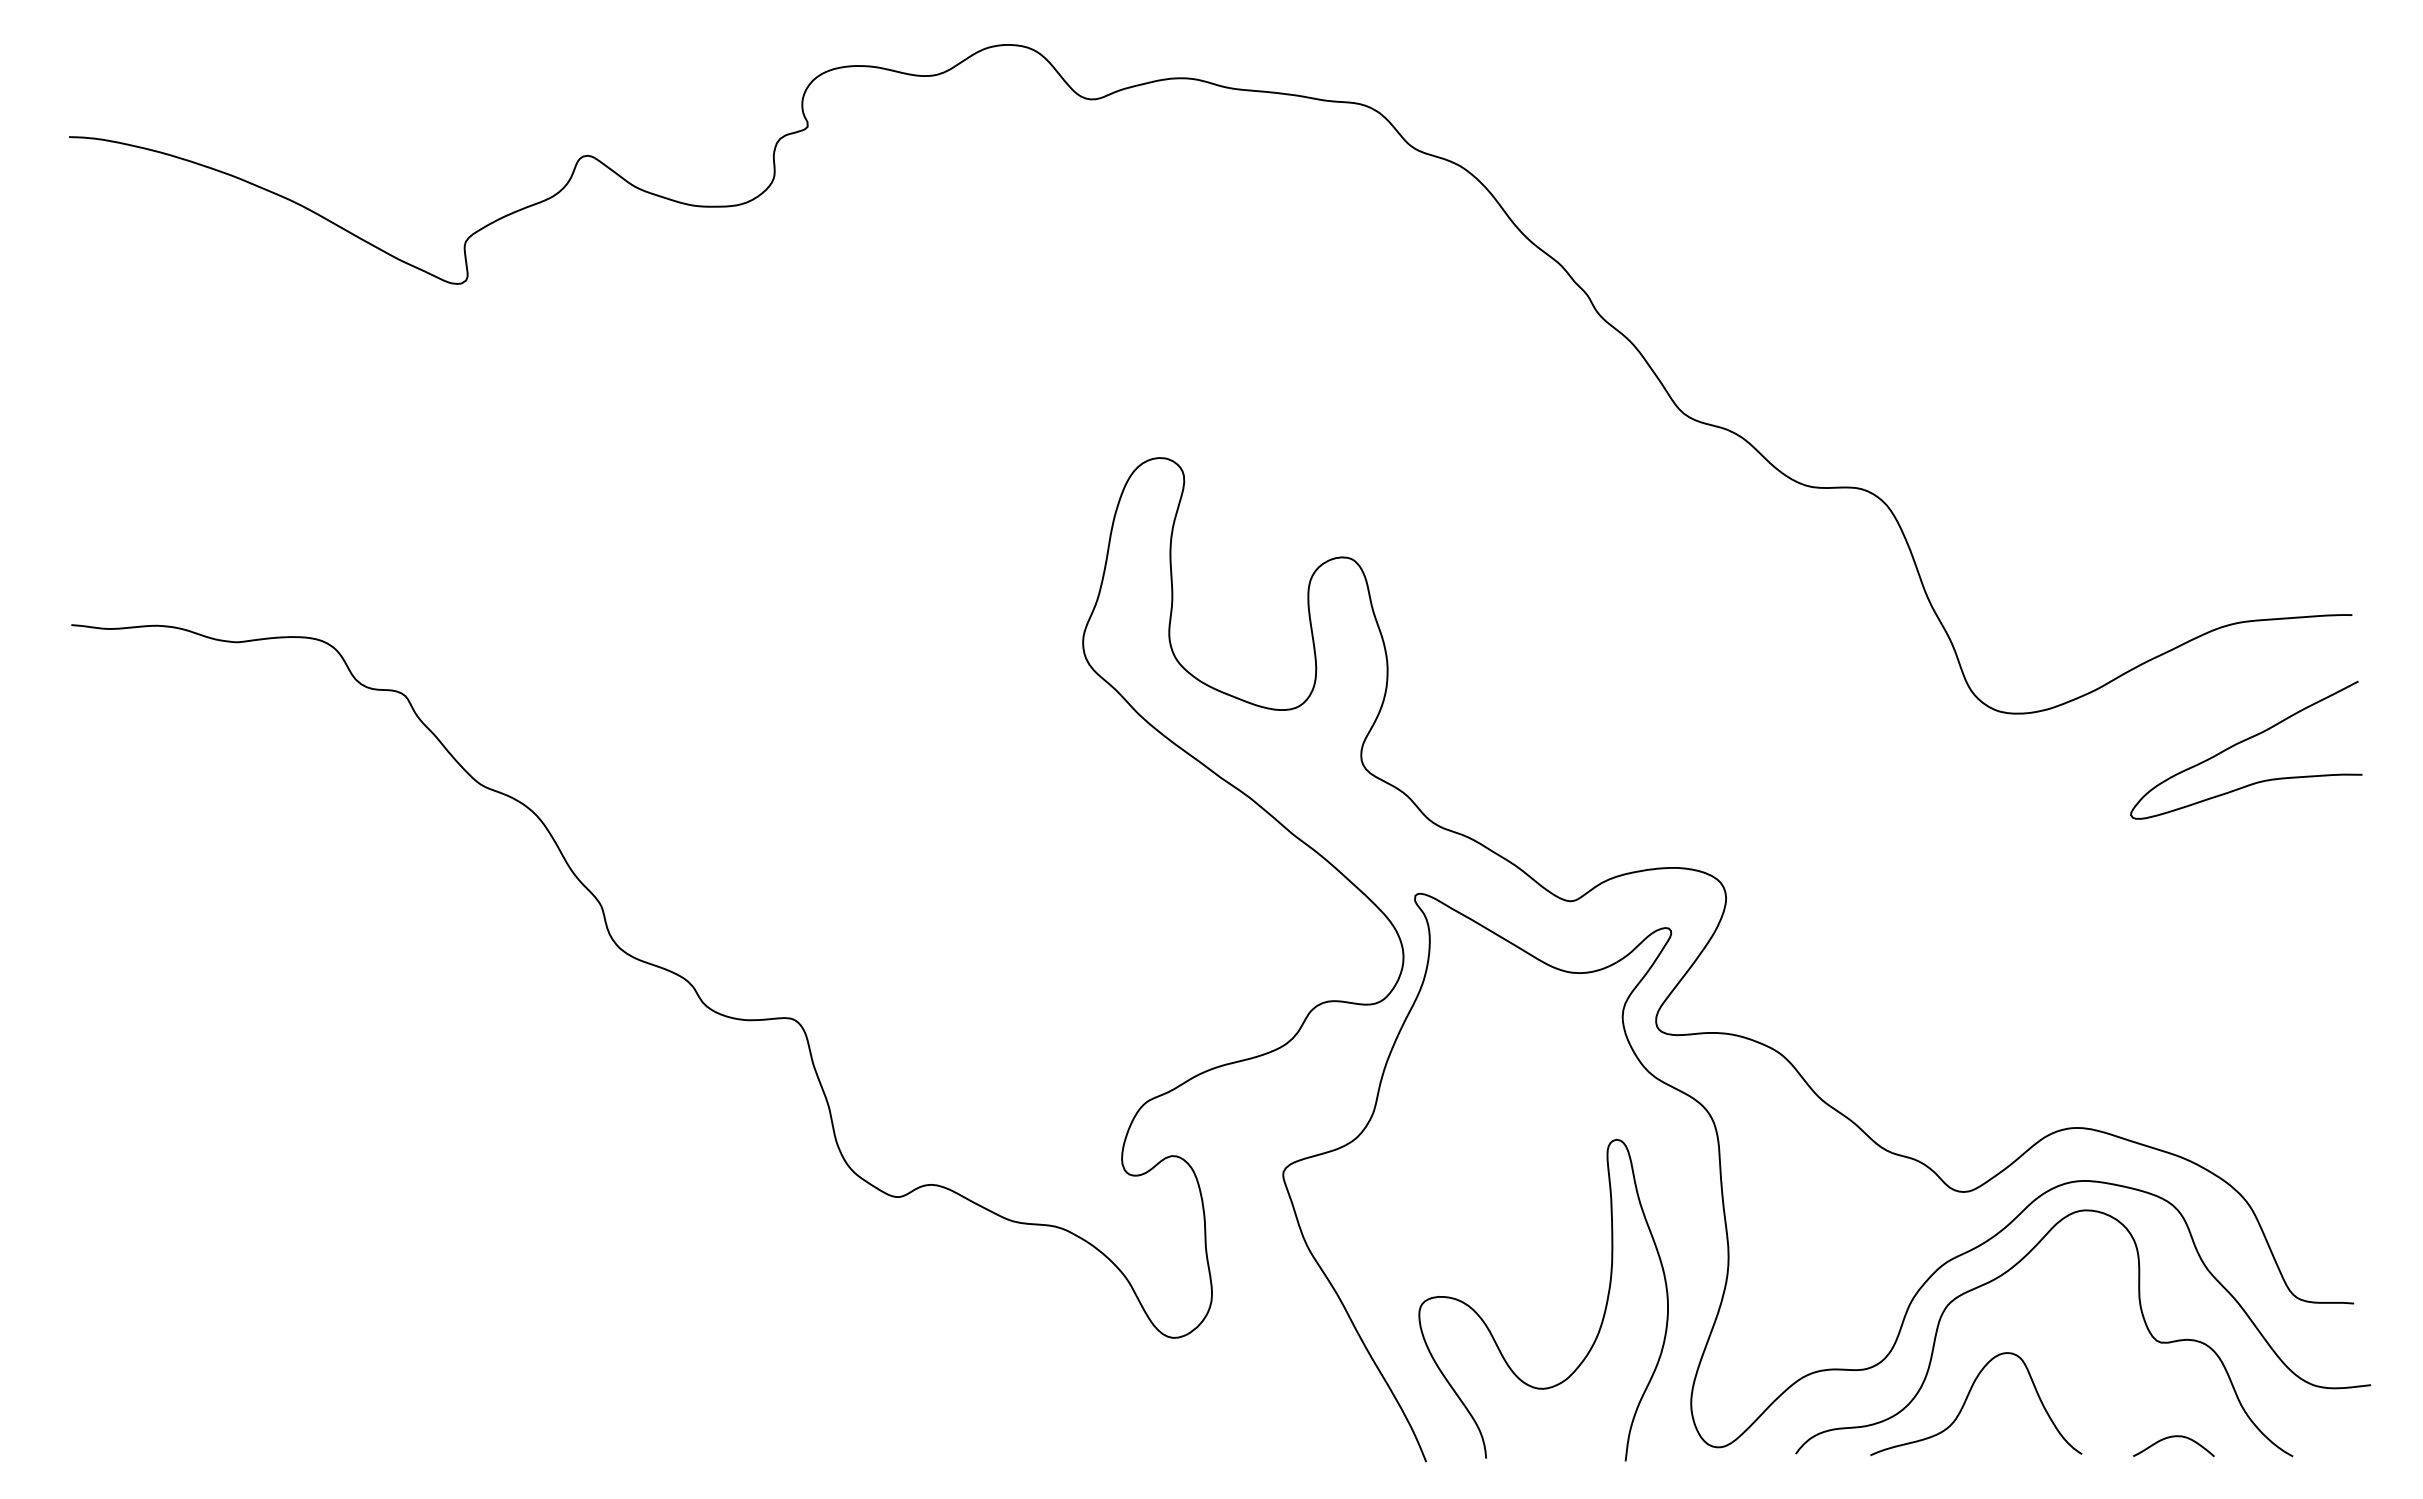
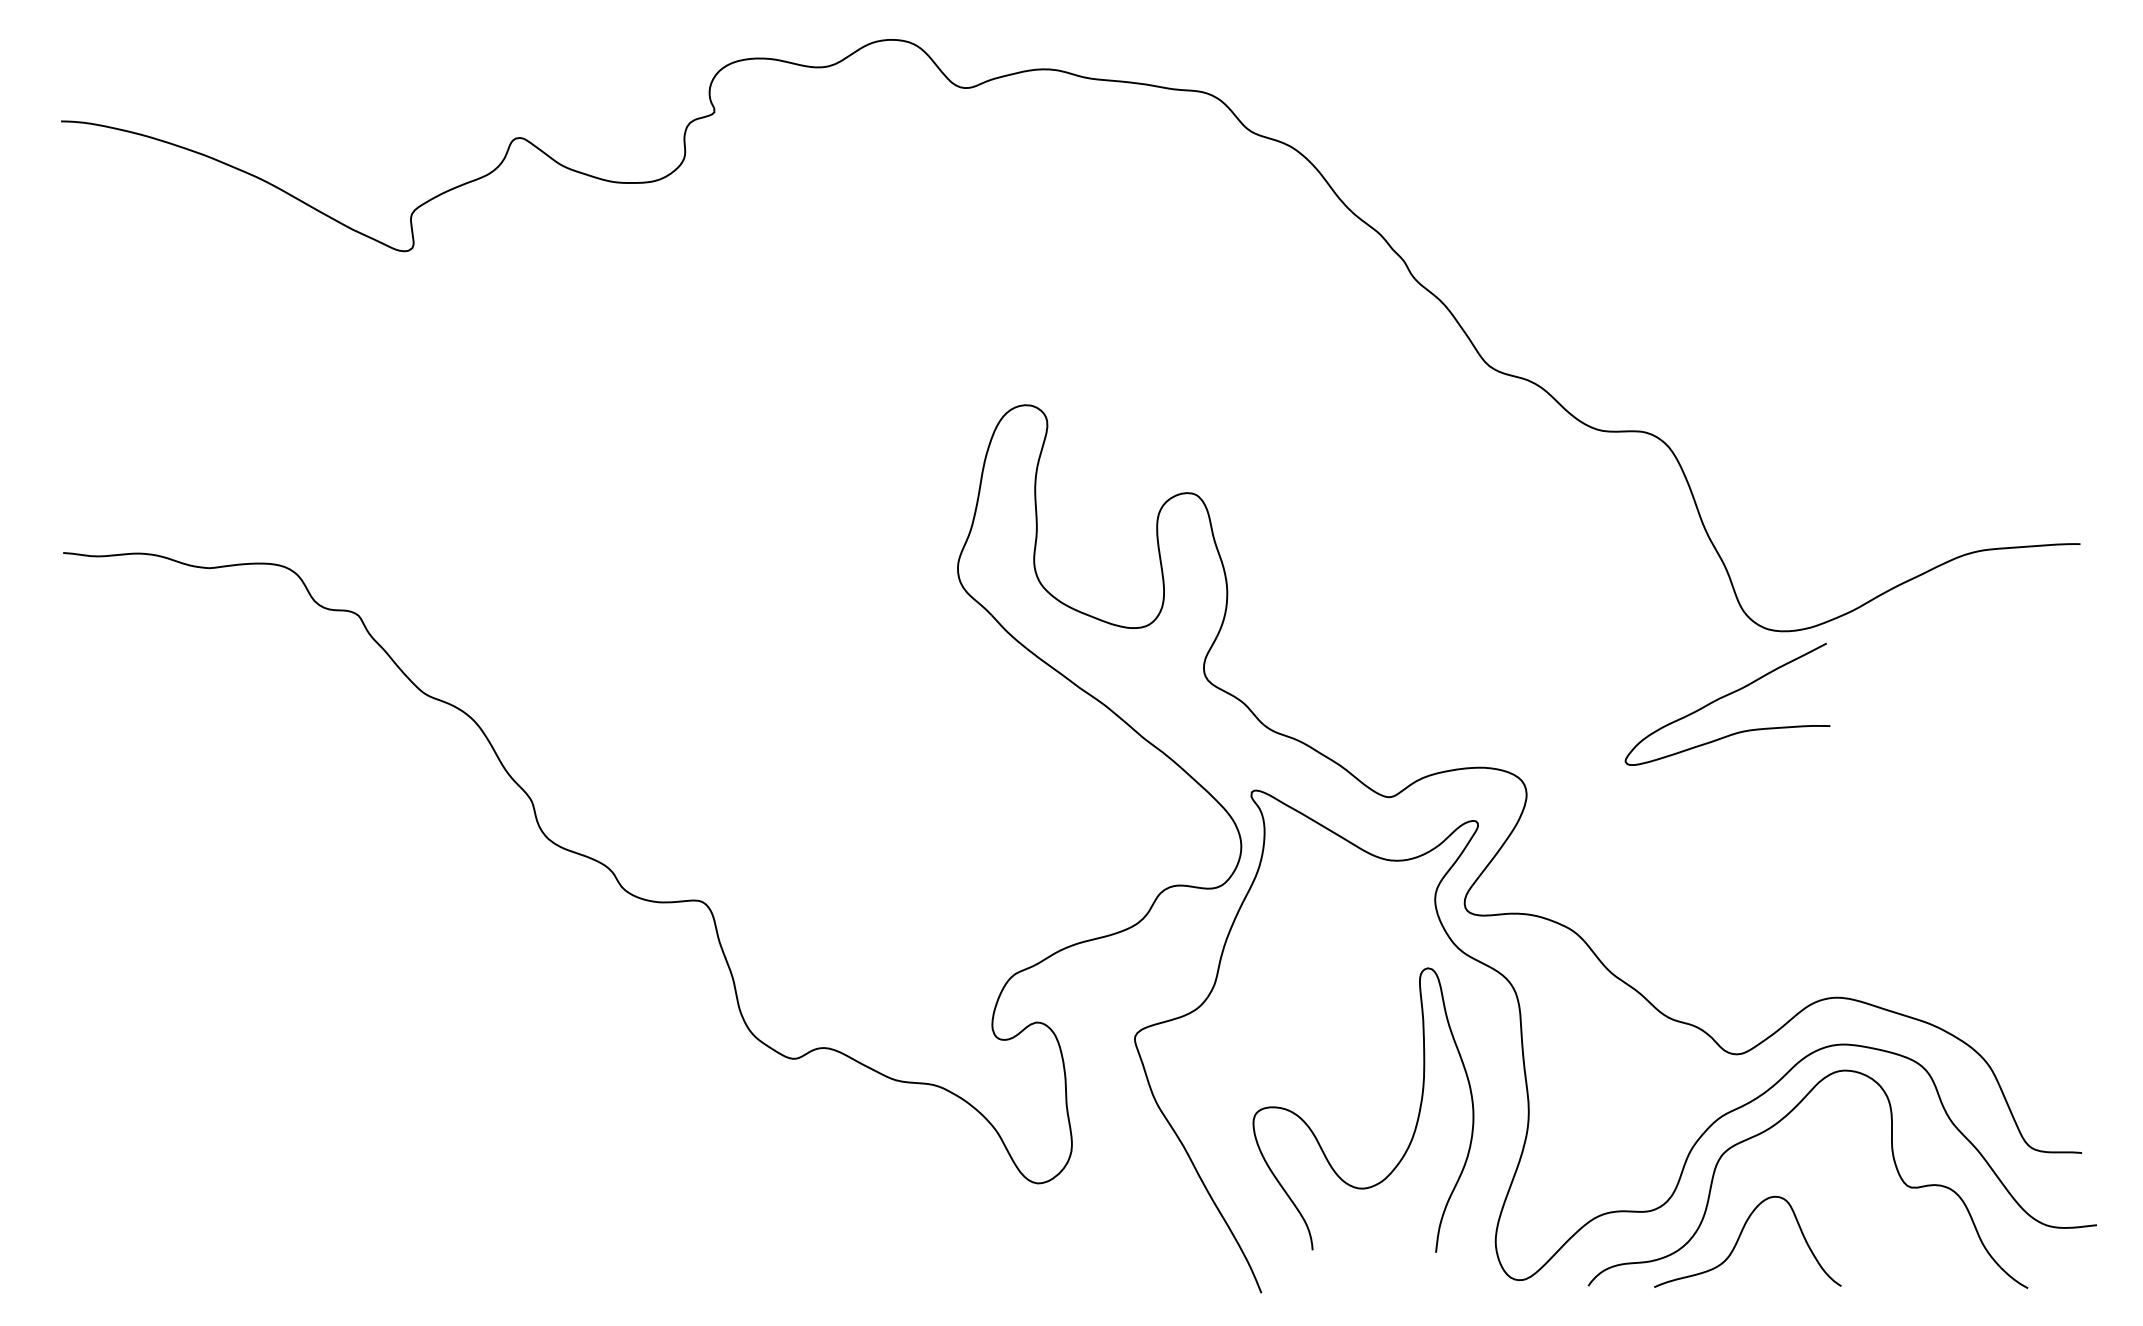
curve: (2245, 741) -> (1726, 696), moved
curve: (1490, 1330) -> (1316, 1137), moved
curve: (2169, 1438) -> (1918, 1272), removed

